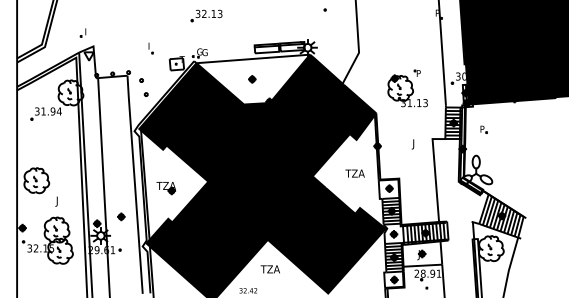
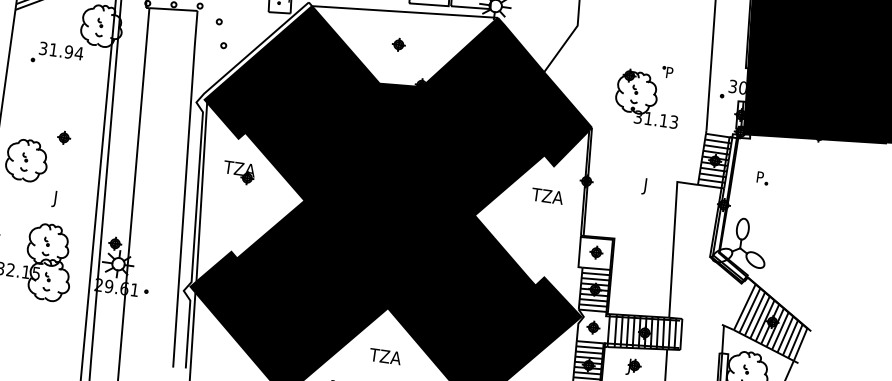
text: (354, 173) -> (546, 195), moved
part: (165, 188) -> (237, 172), moved
part: (121, 216) -> (64, 137), moved

